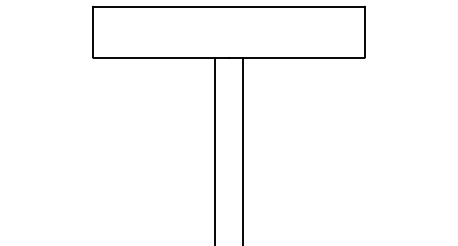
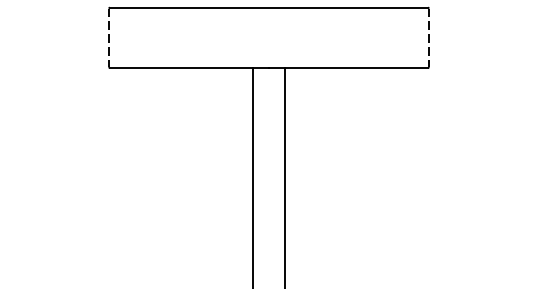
line: (92, 32) -> (108, 38), solid -> dashed
line: (365, 32) -> (429, 38), solid -> dashed

